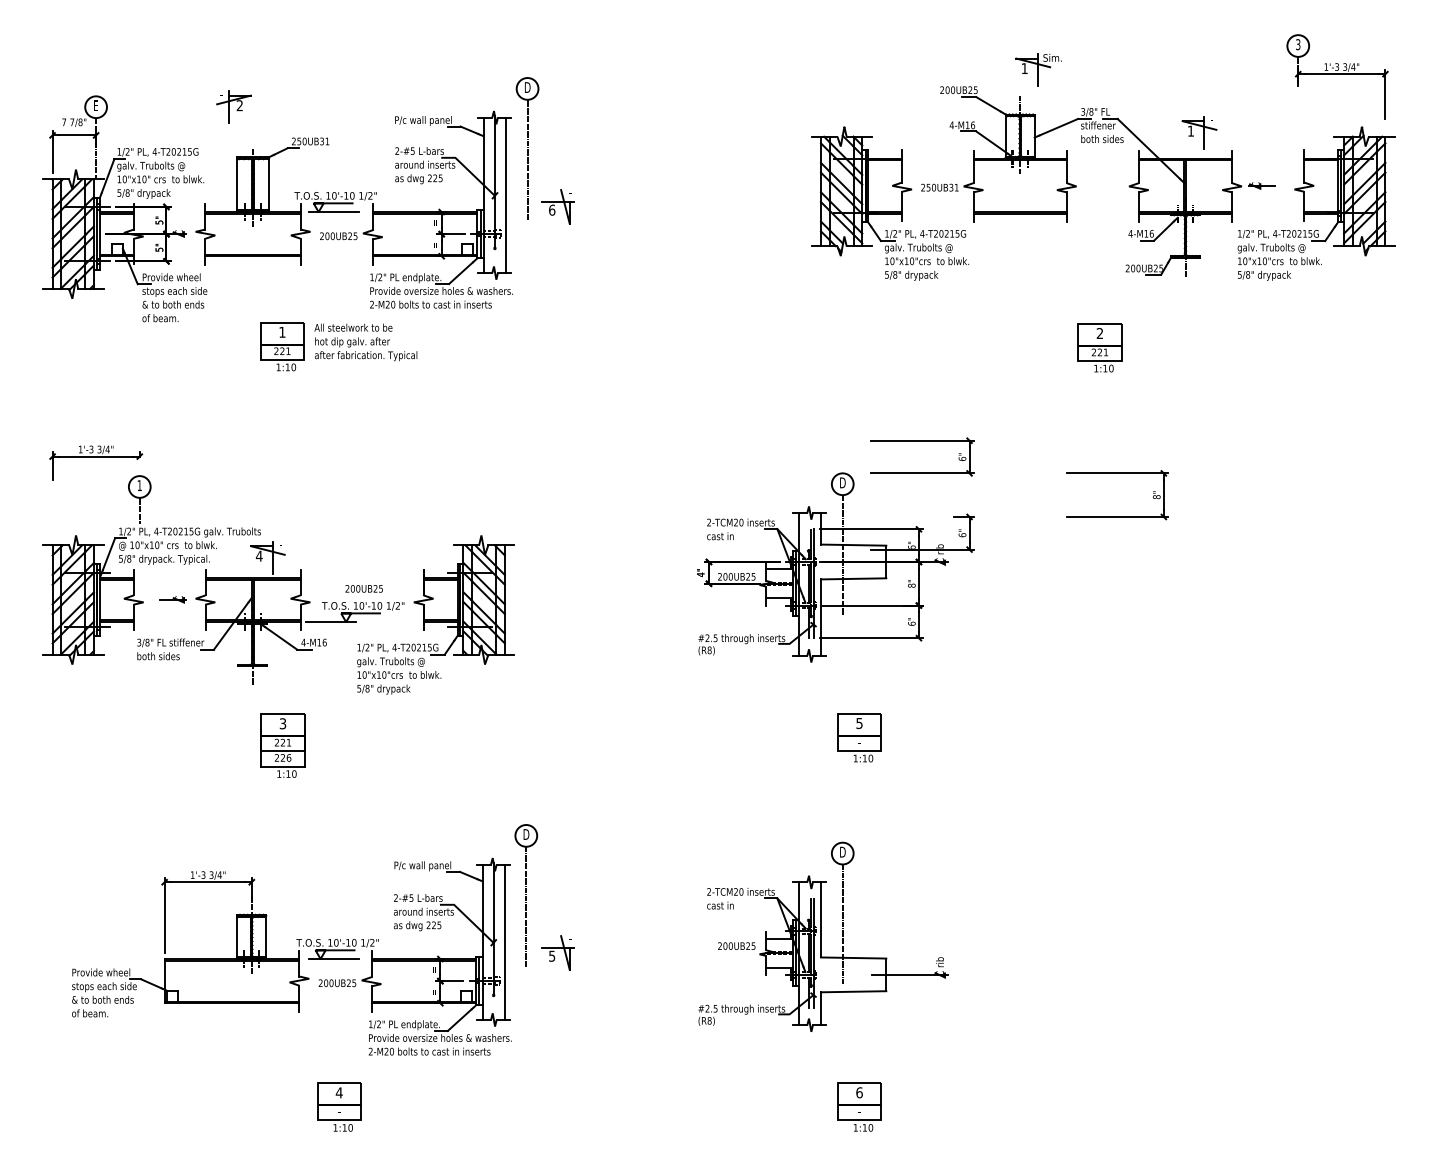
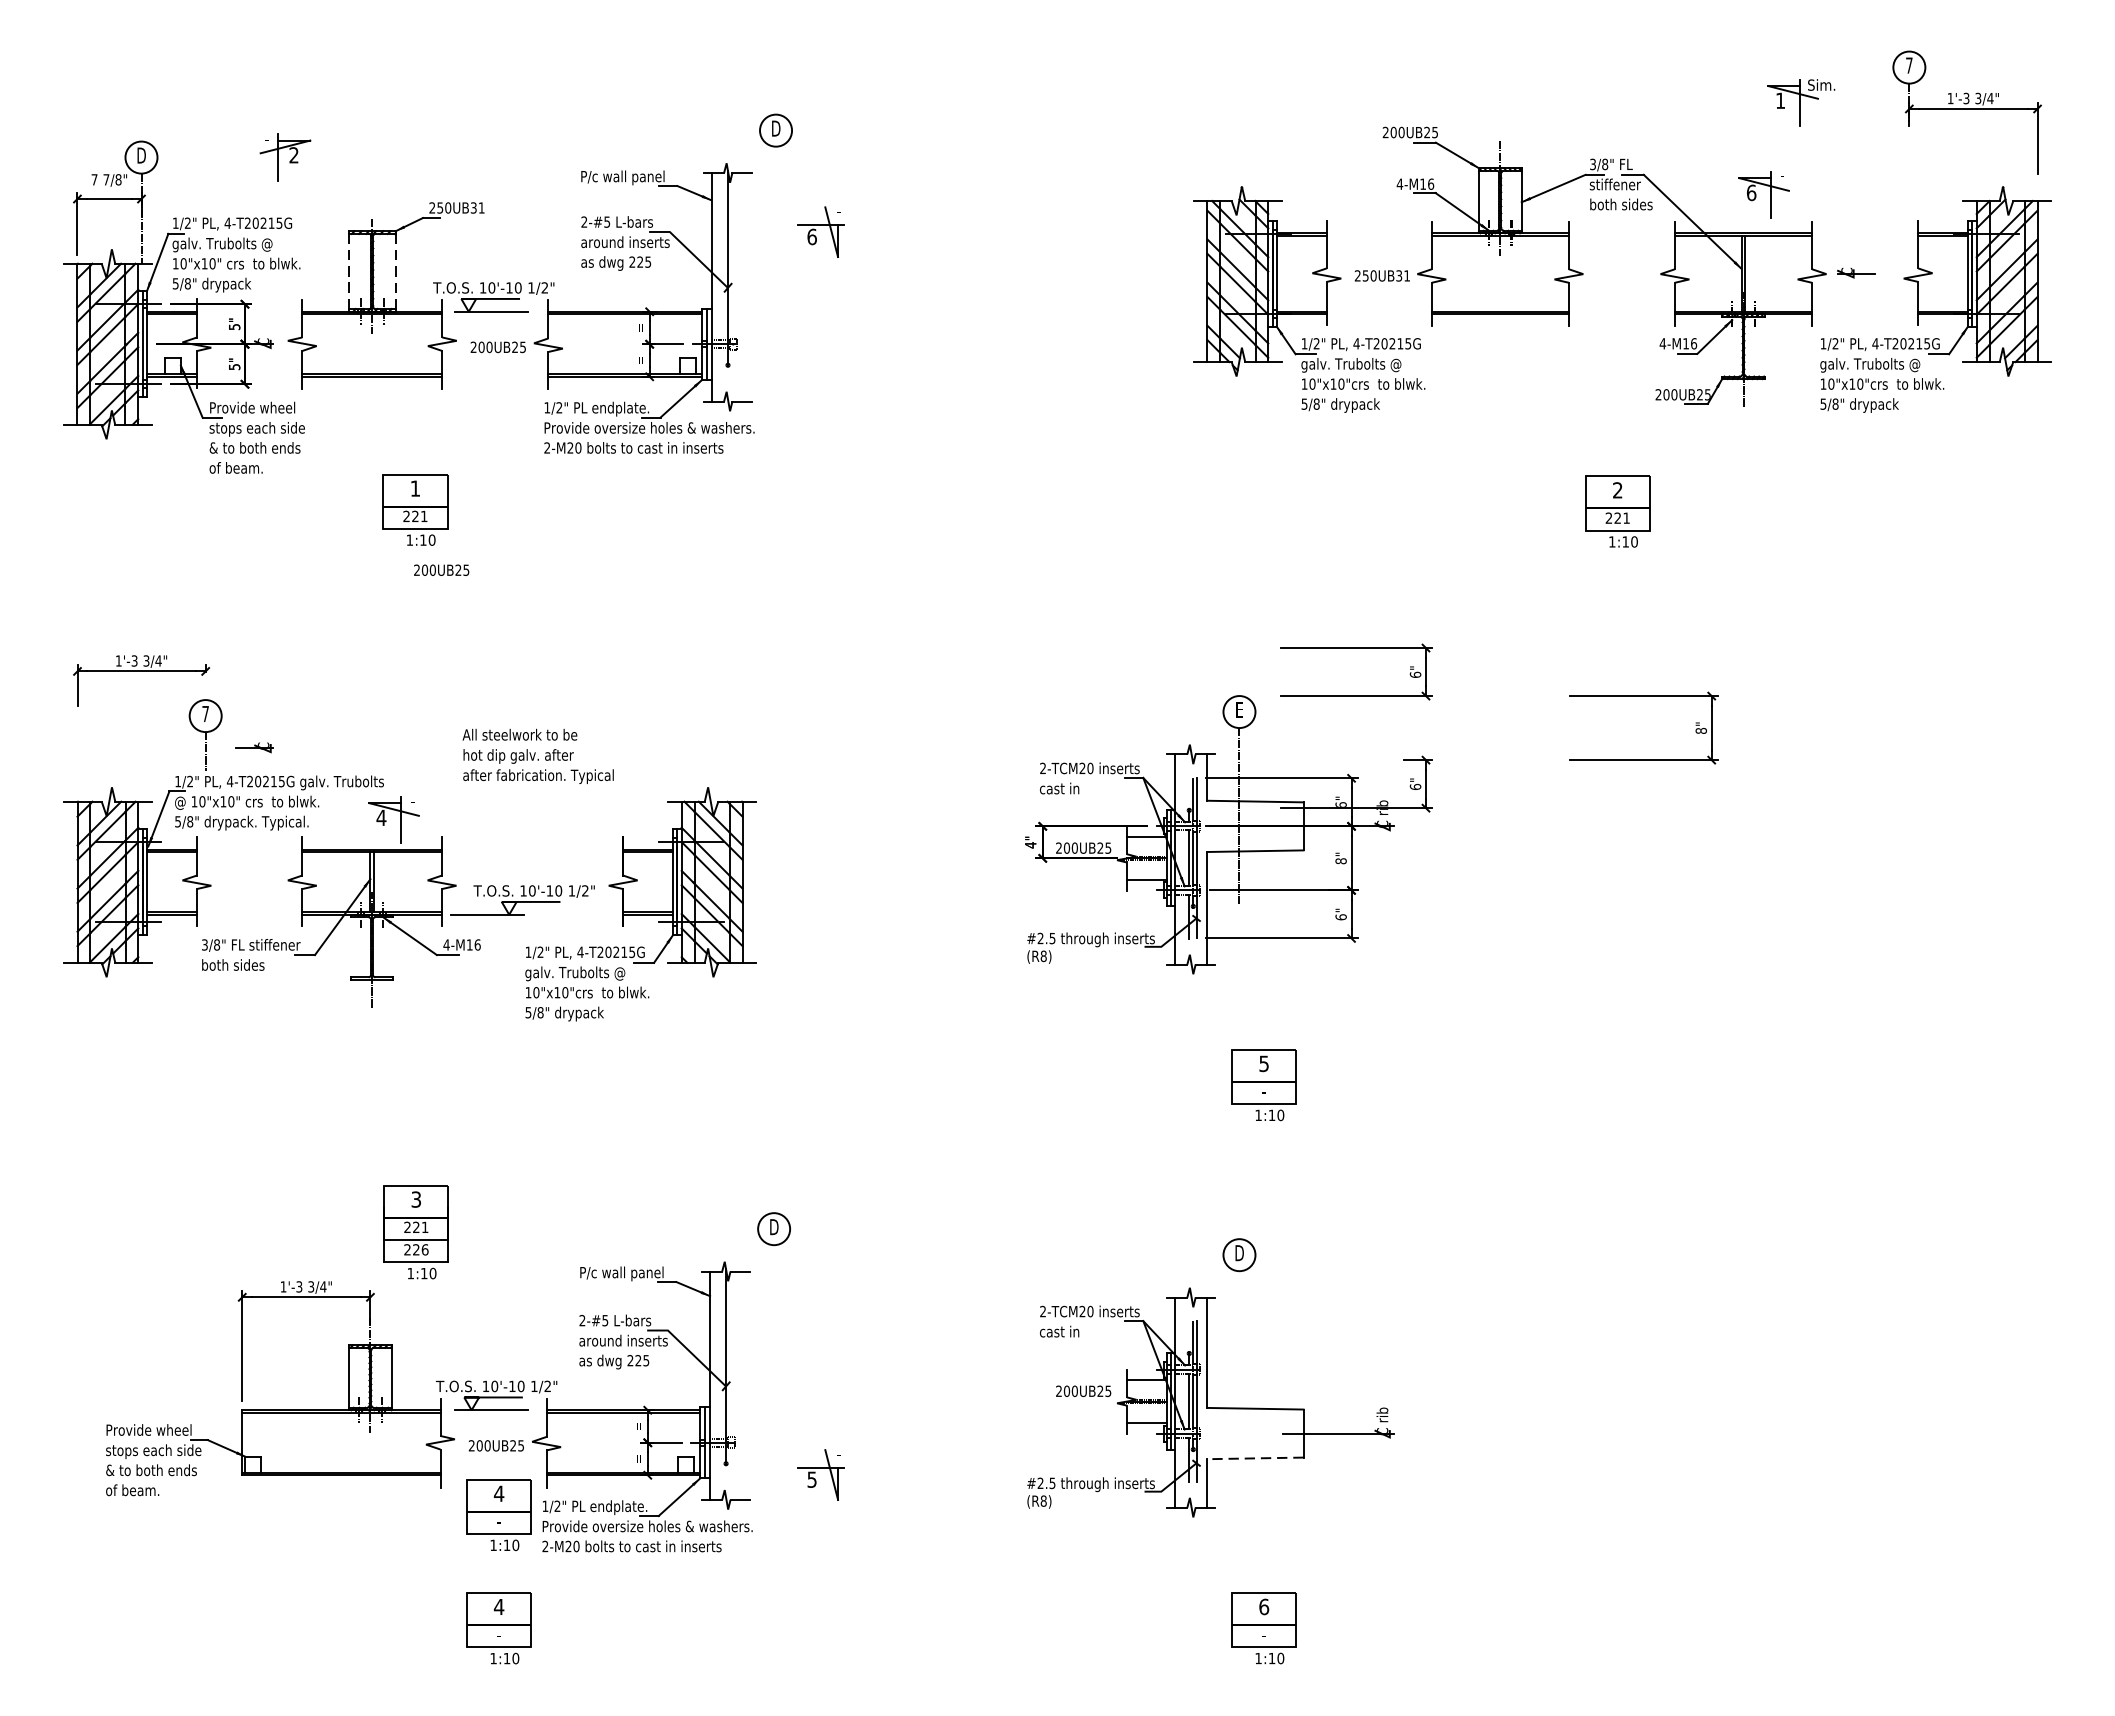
text: (1298, 44) -> (1909, 65), 3 -> 7
part: (1038, 69) -> (1800, 102), moved
text: (96, 105) -> (142, 155), E -> D
part: (233, 106) -> (284, 156), moved
text: (1190, 130) -> (1750, 191), 1 -> 6
line: (527, 159) -> (775, 234), removed
line: (237, 184) -> (349, 271), solid -> dashed
line: (268, 185) -> (394, 272), solid -> dashed
line: (505, 195) -> (743, 287), removed
part: (557, 206) -> (819, 231), moved
text: (365, 342) -> (537, 756), moved
text: (842, 482) -> (1239, 709), D -> E
text: (139, 485) -> (205, 713), 1 -> 7
text: (363, 588) -> (440, 569), moved
part: (172, 599) -> (253, 747), moved
part: (282, 745) -> (415, 1231), moved
line: (526, 906) -> (774, 1333), removed
line: (842, 924) -> (1239, 1359), removed
line: (504, 941) -> (742, 1384), removed
part: (557, 952) -> (819, 1474), moved
line: (853, 991) -> (1255, 1458), solid -> dashed
part: (339, 1029) -> (499, 1513), added

